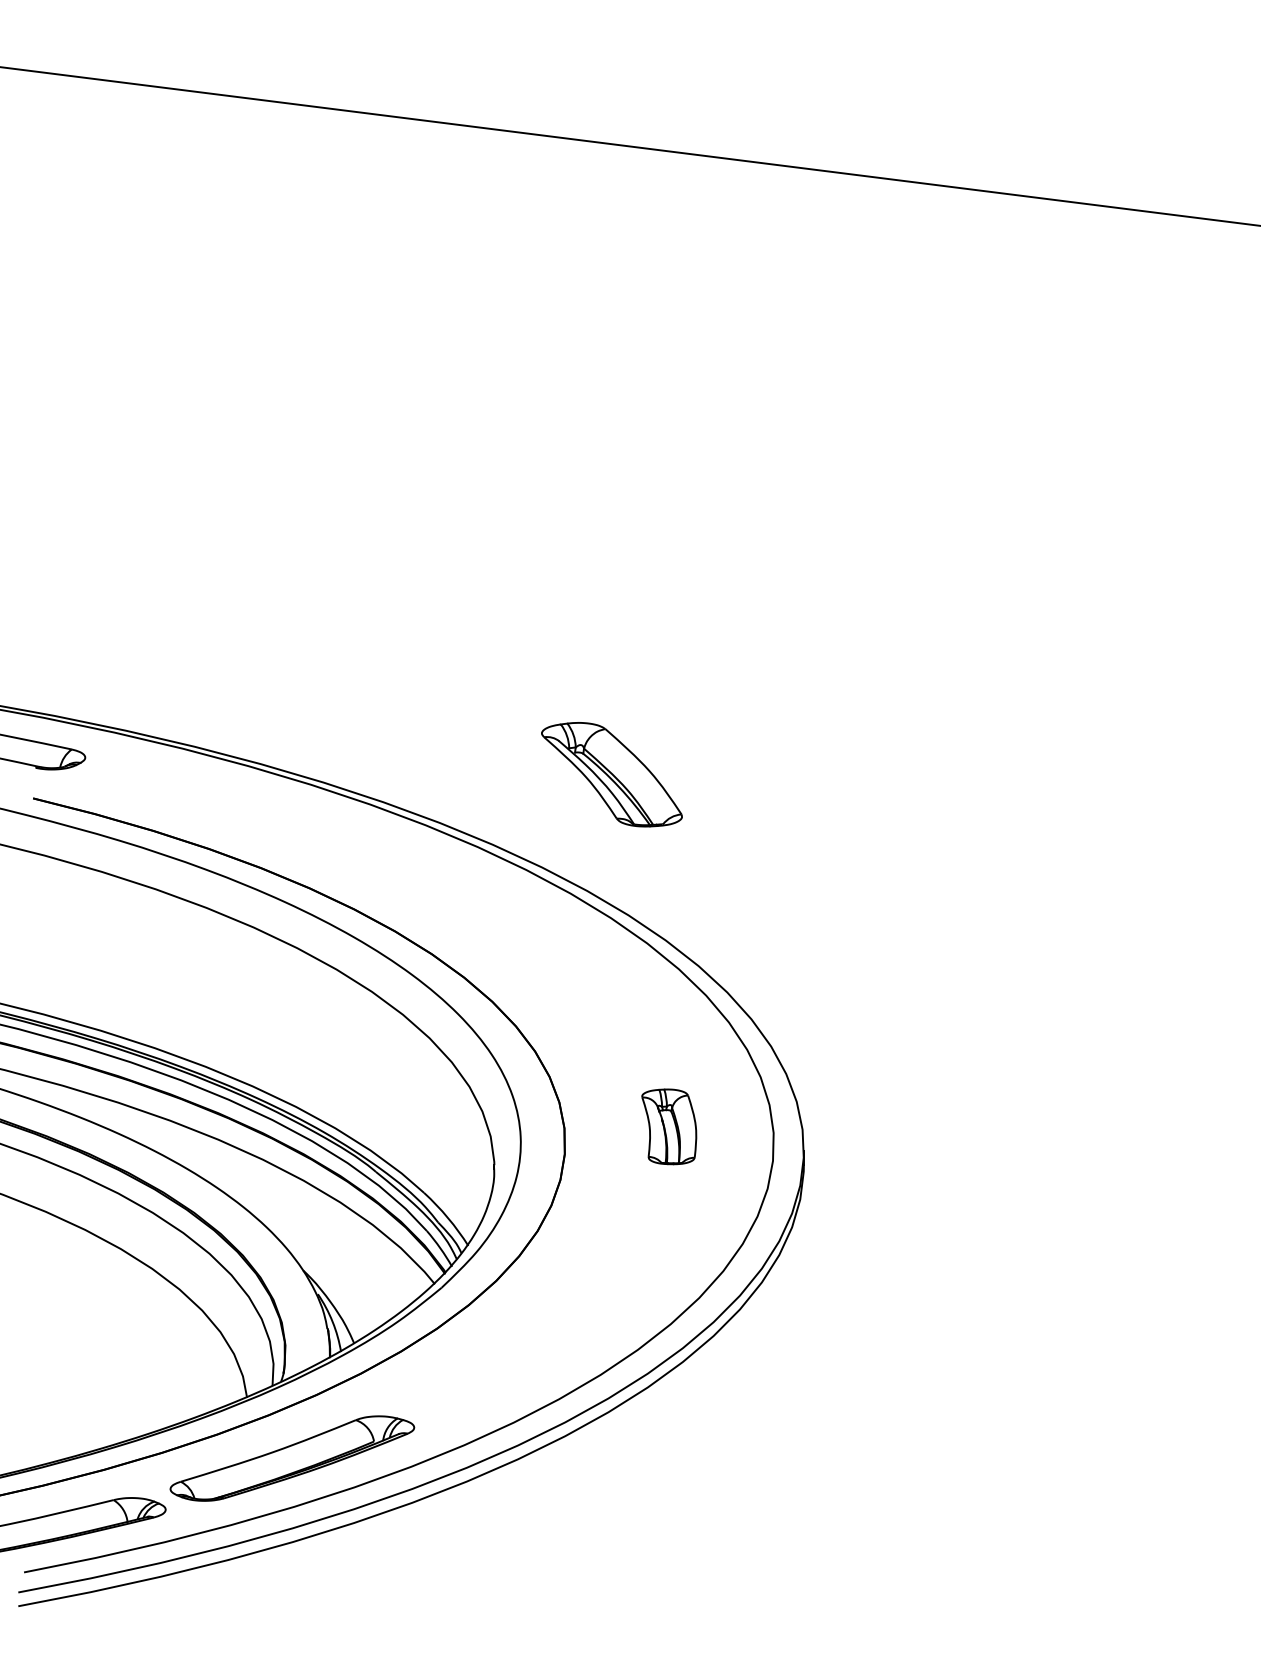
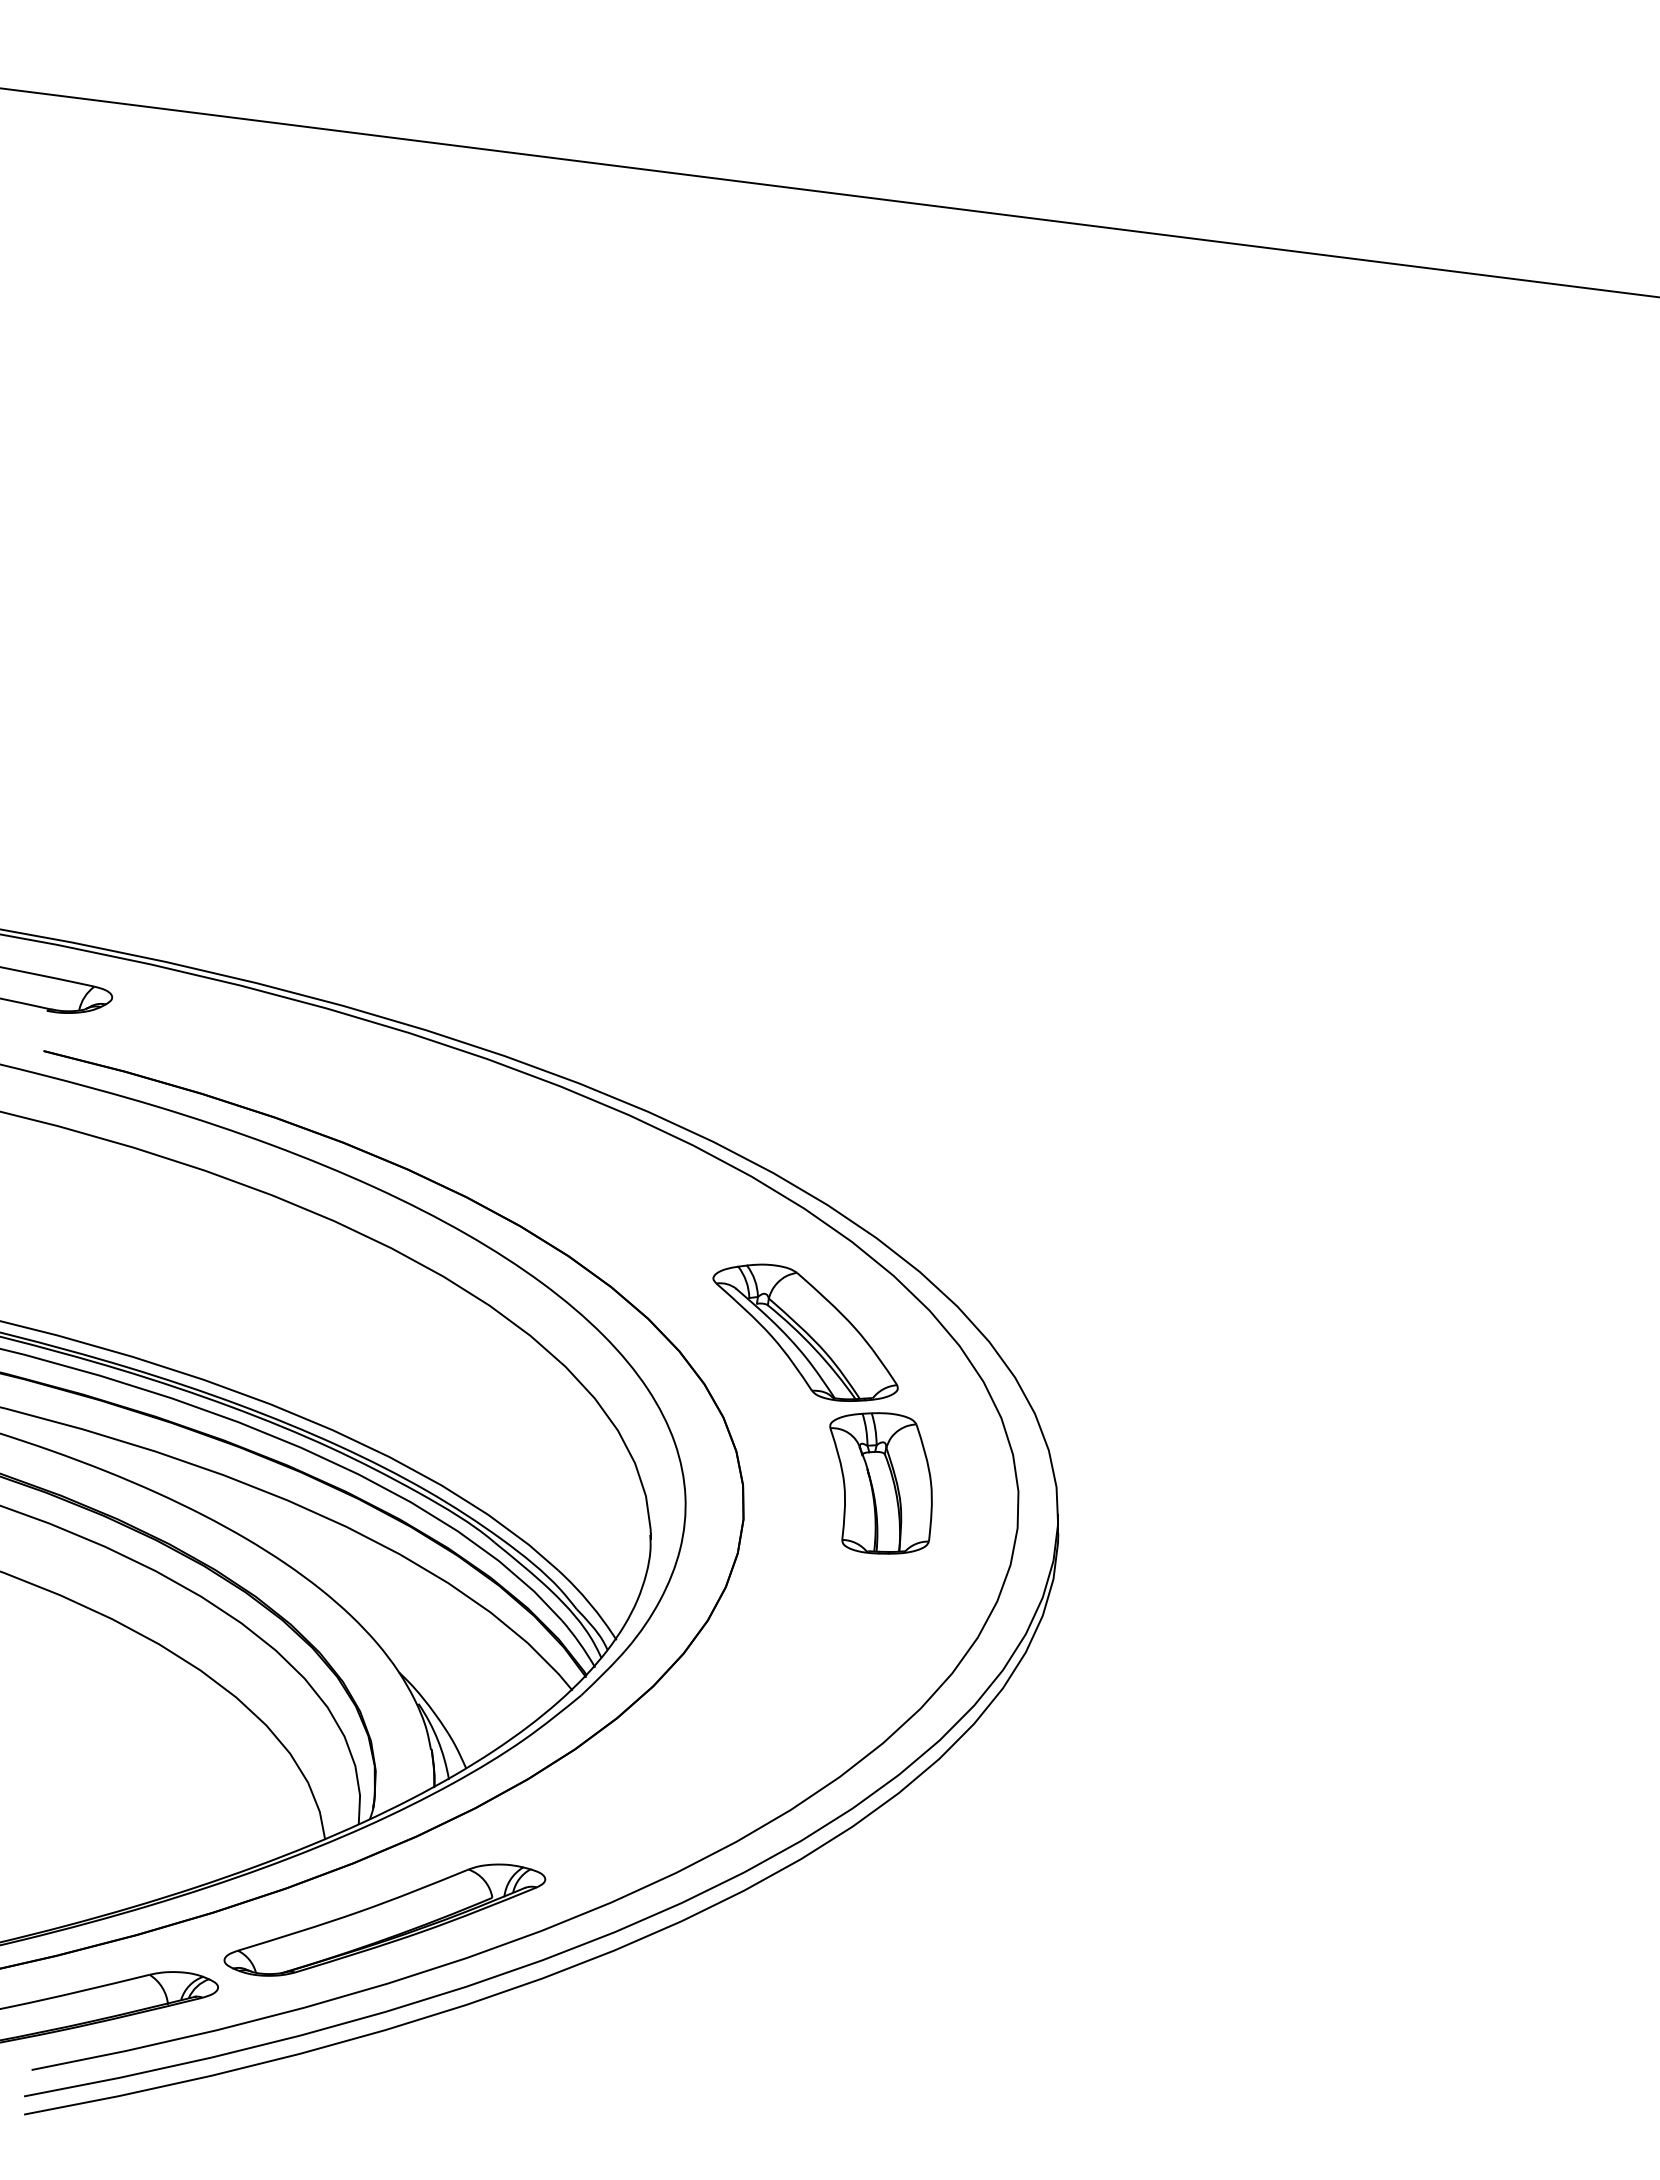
part: (611, 774) -> (805, 1332), moved
part: (668, 1126) -> (880, 1483), size x1.43

